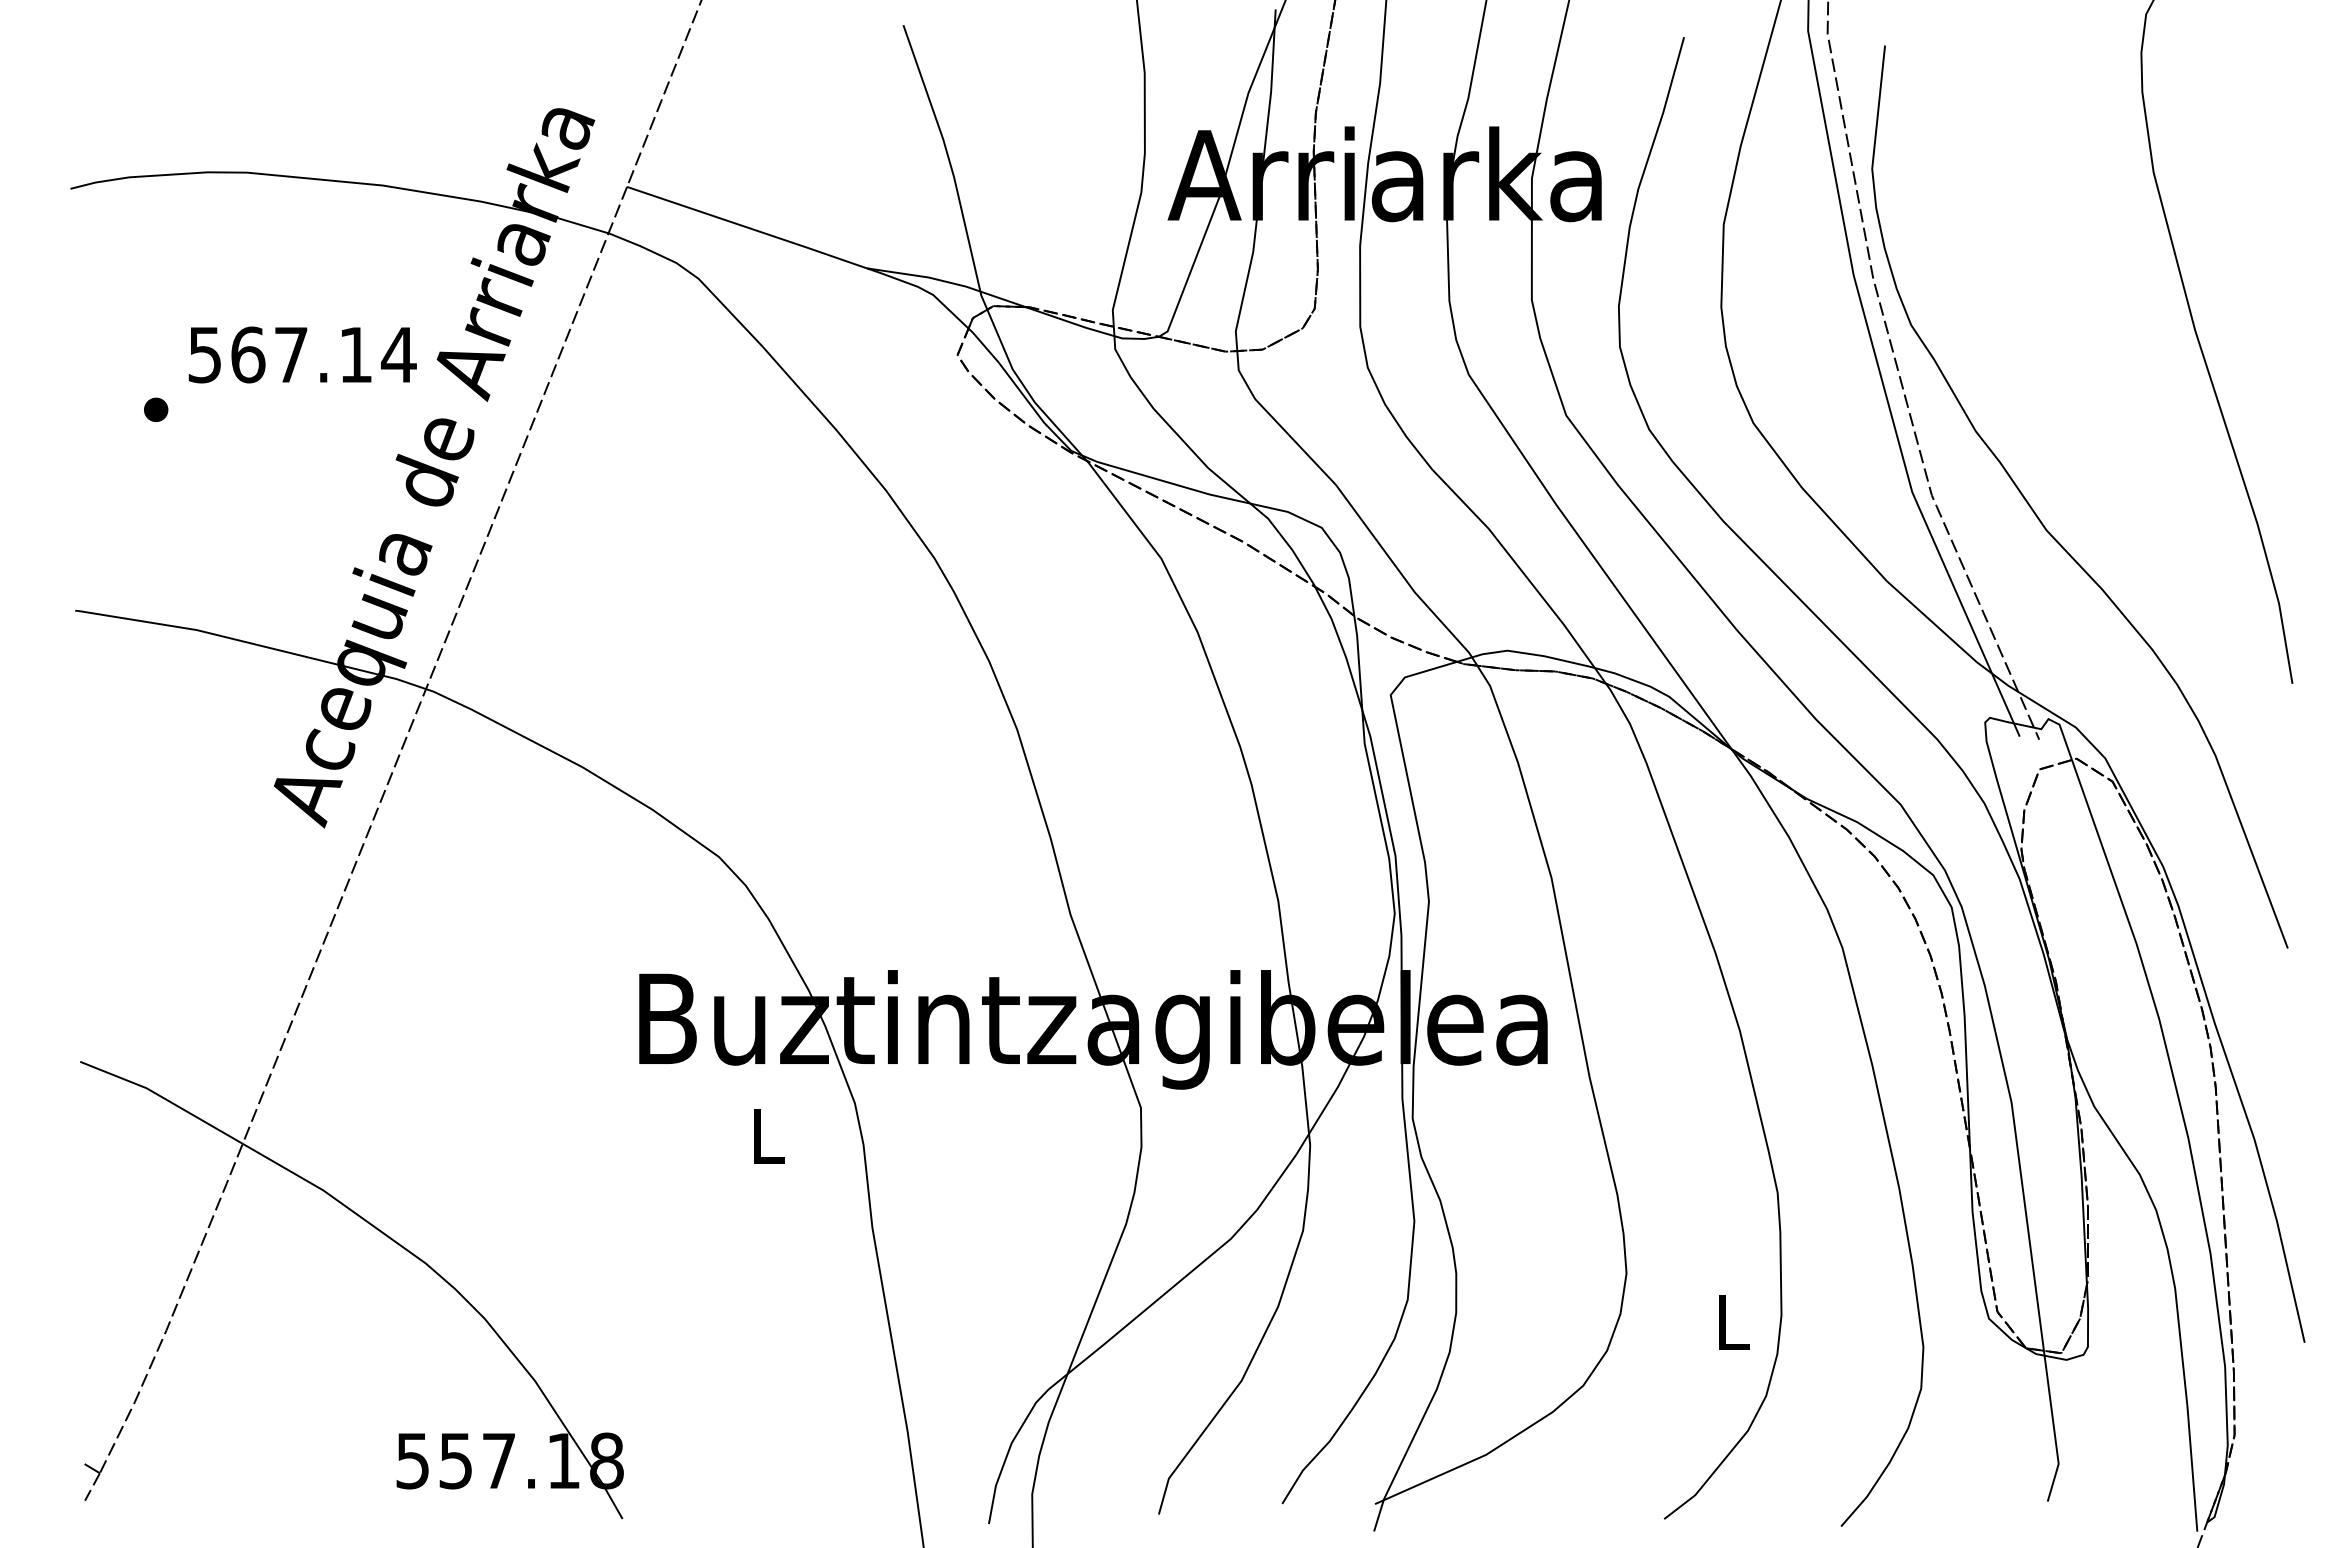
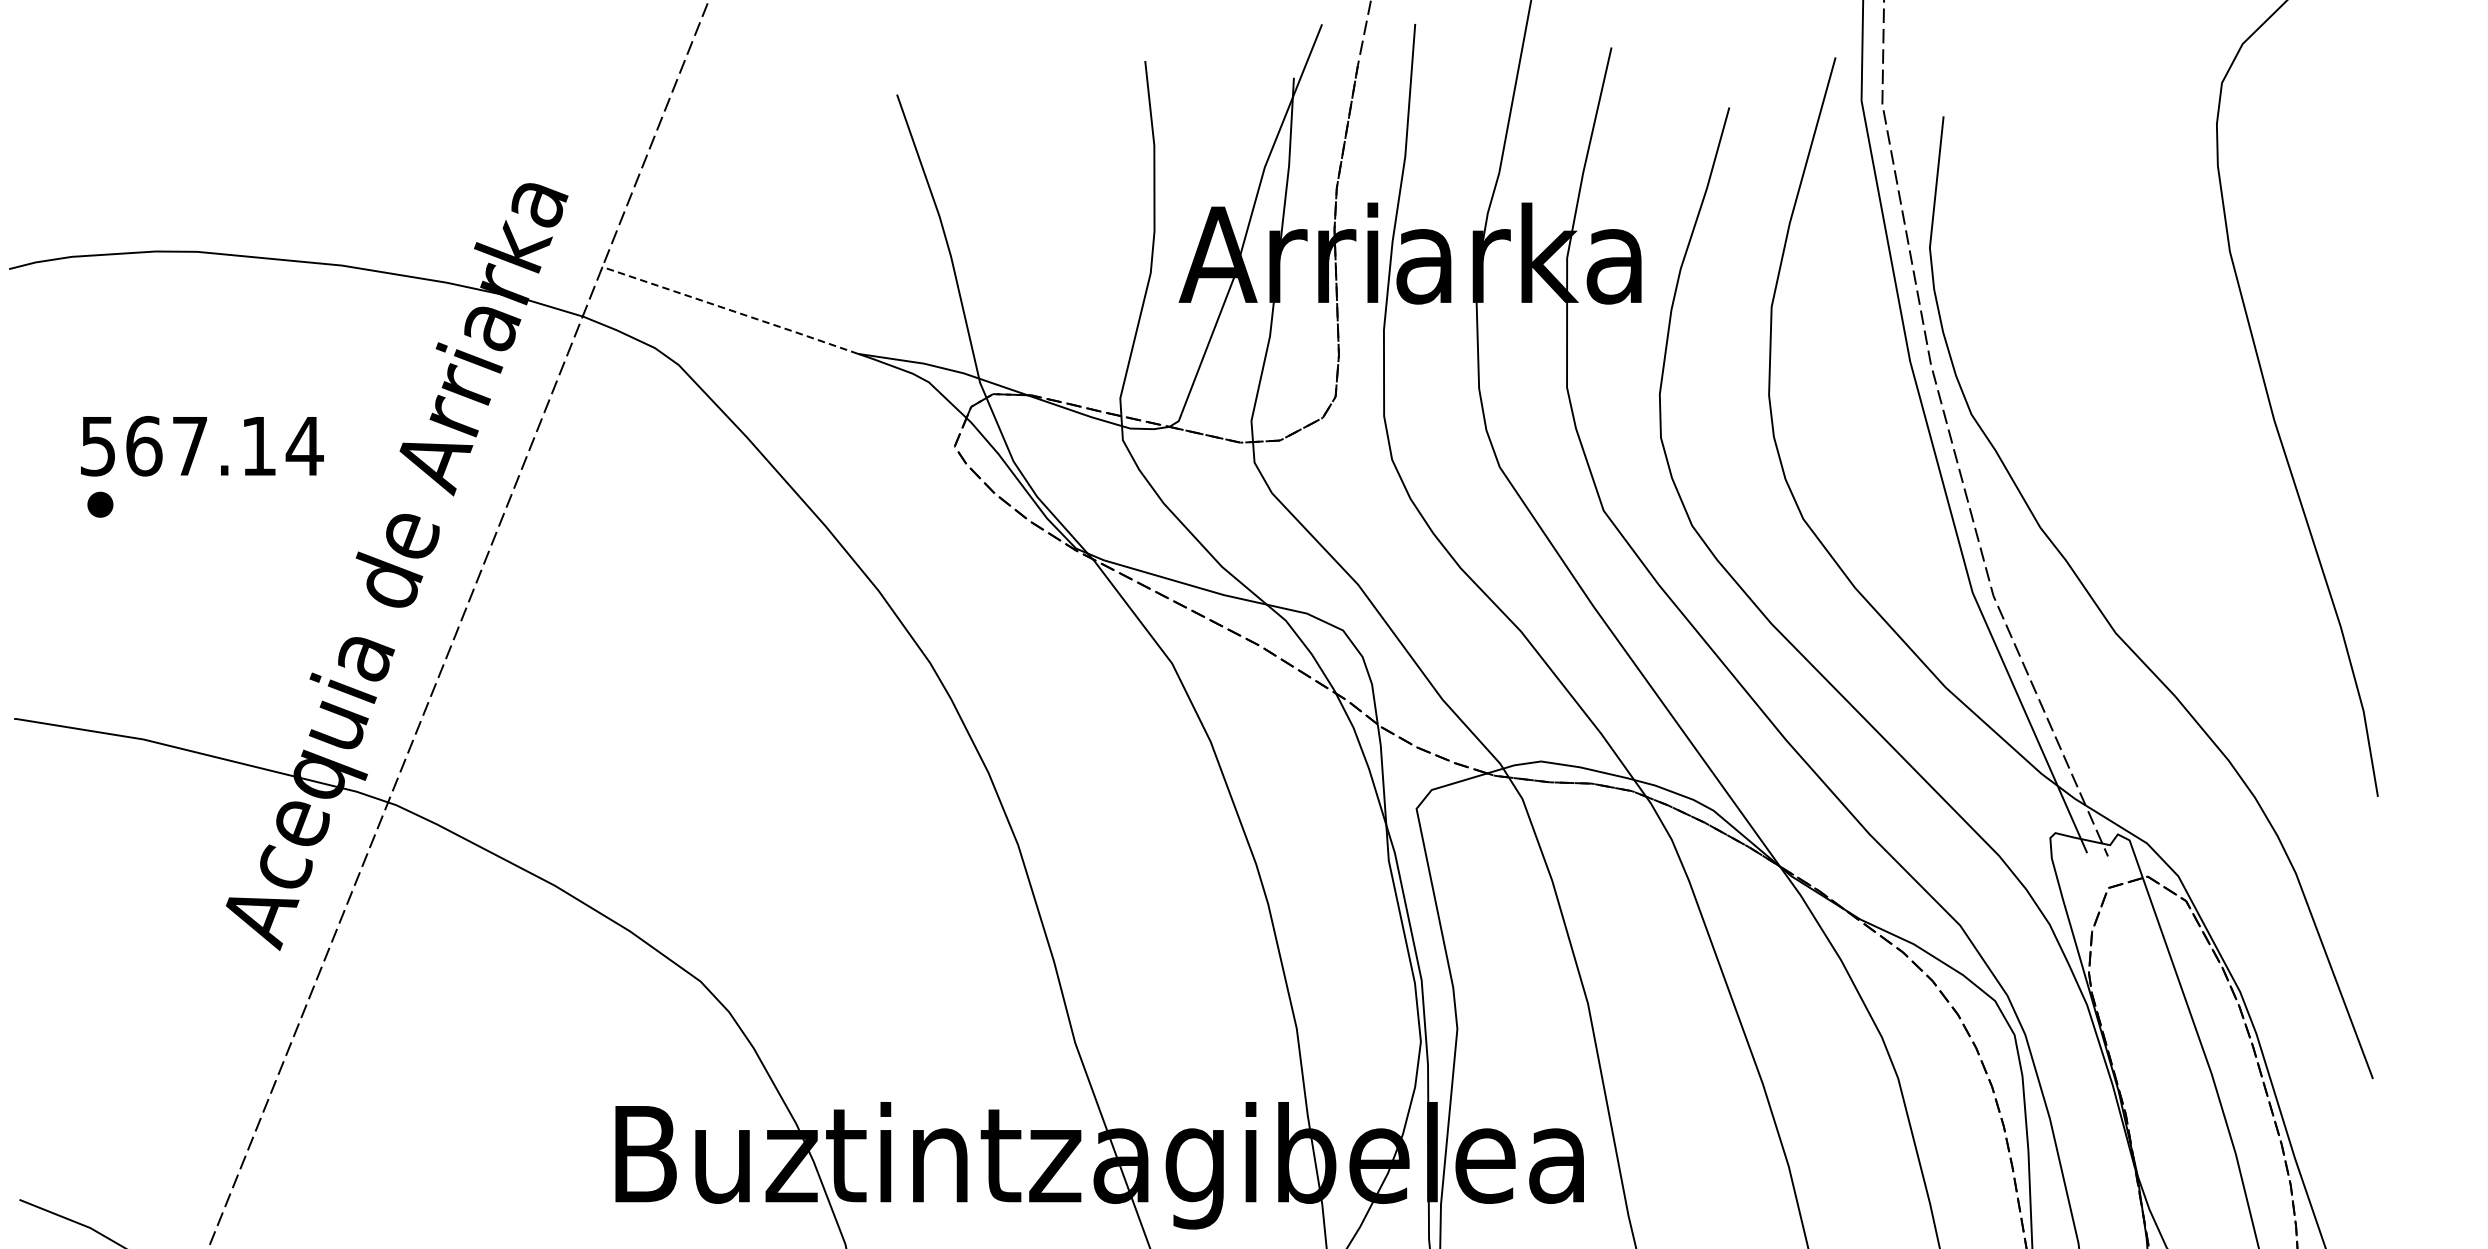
line: (747, 227) -> (730, 310), solid -> dashed
text: (302, 354) -> (202, 445), moved

